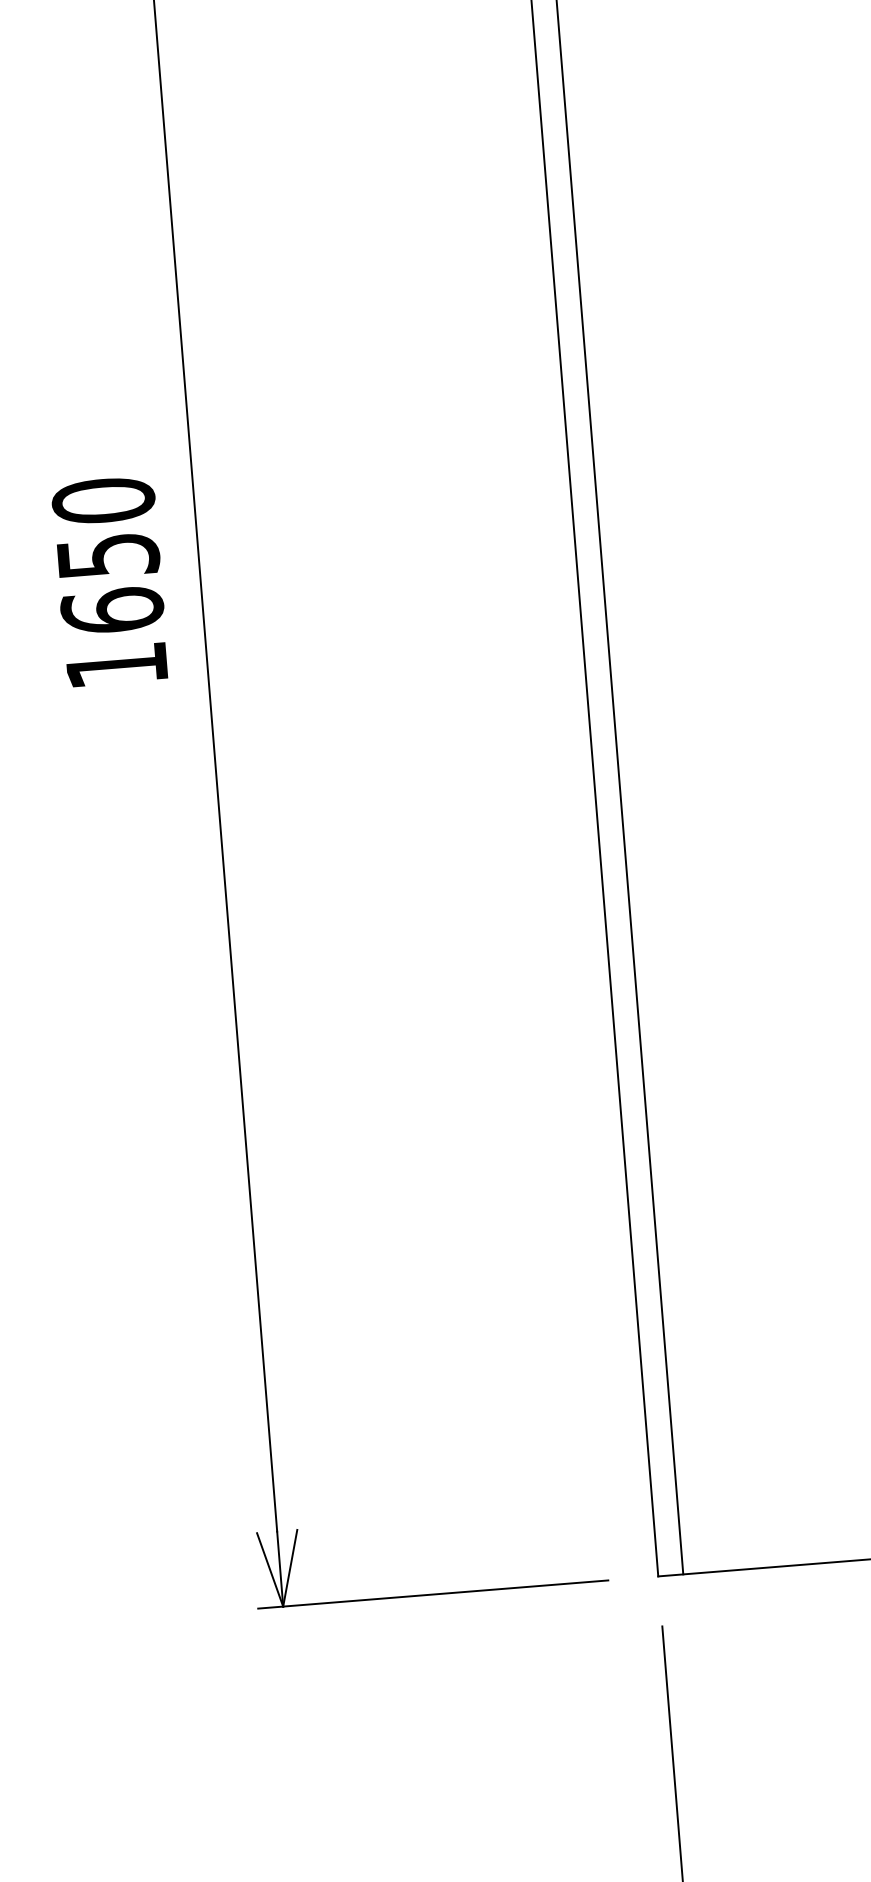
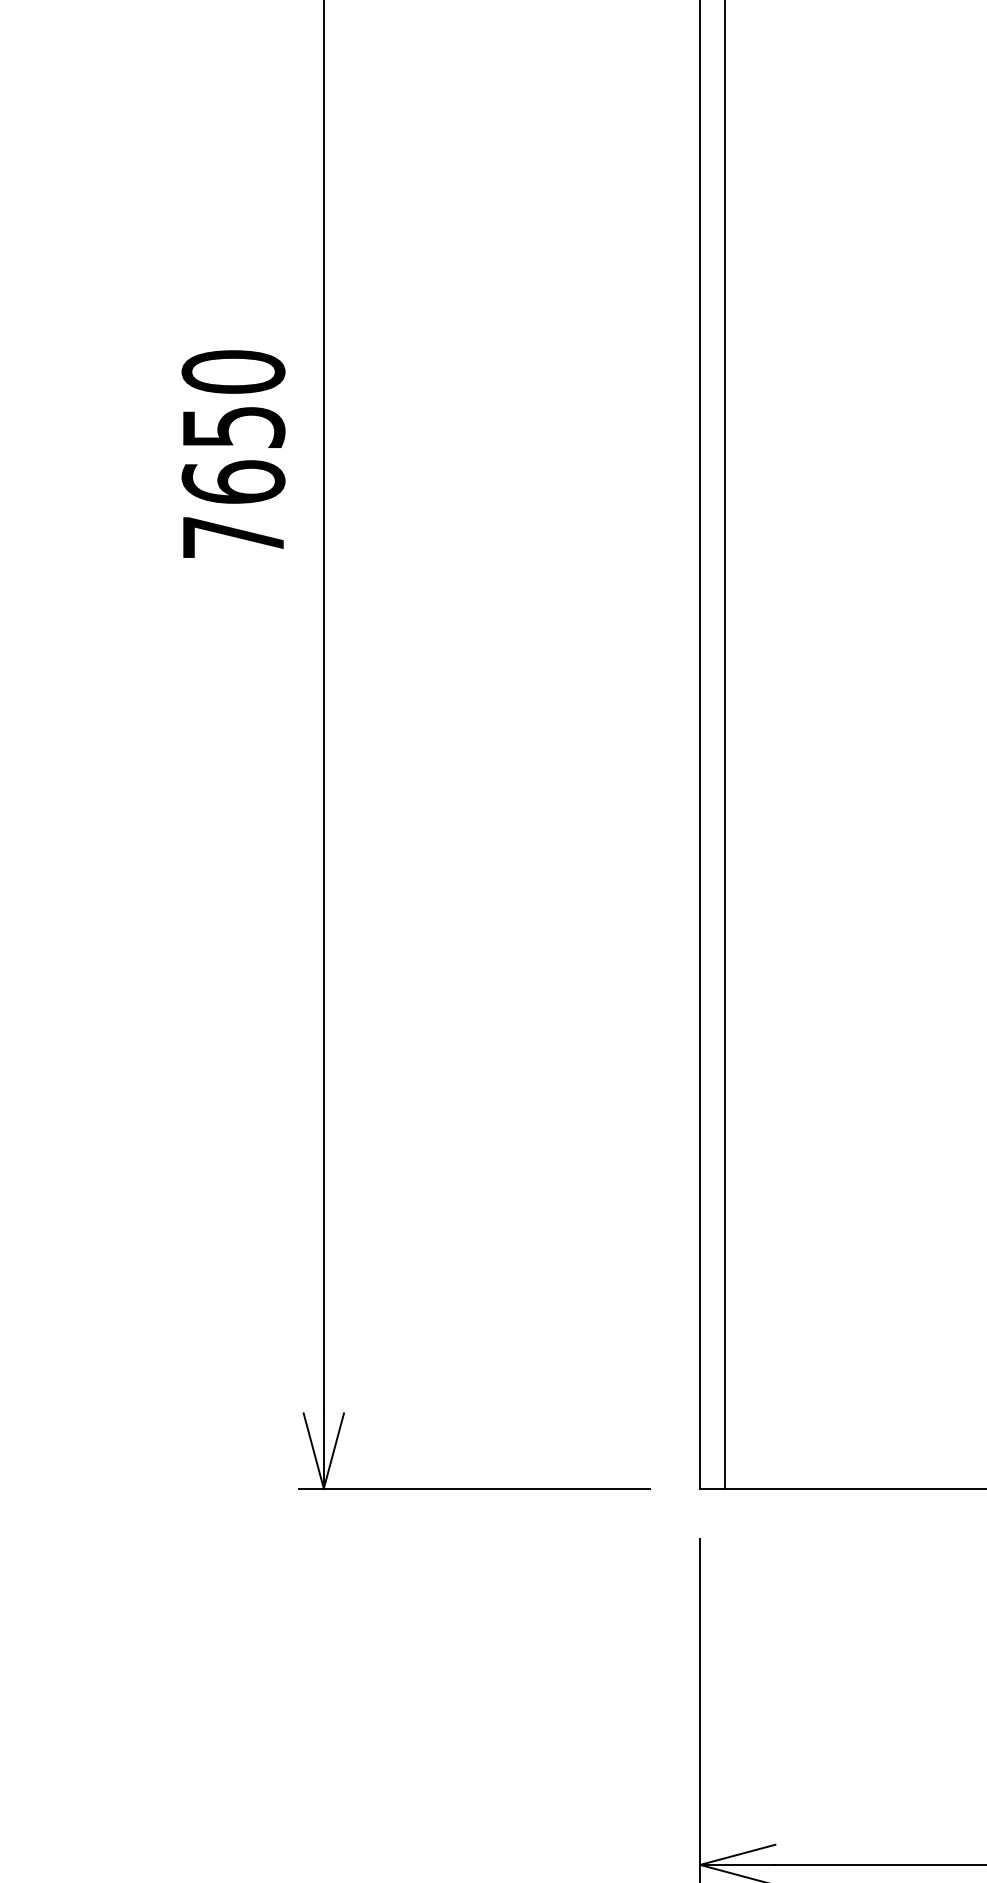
text: (116, 665) -> (233, 537), 1650 -> 7650

